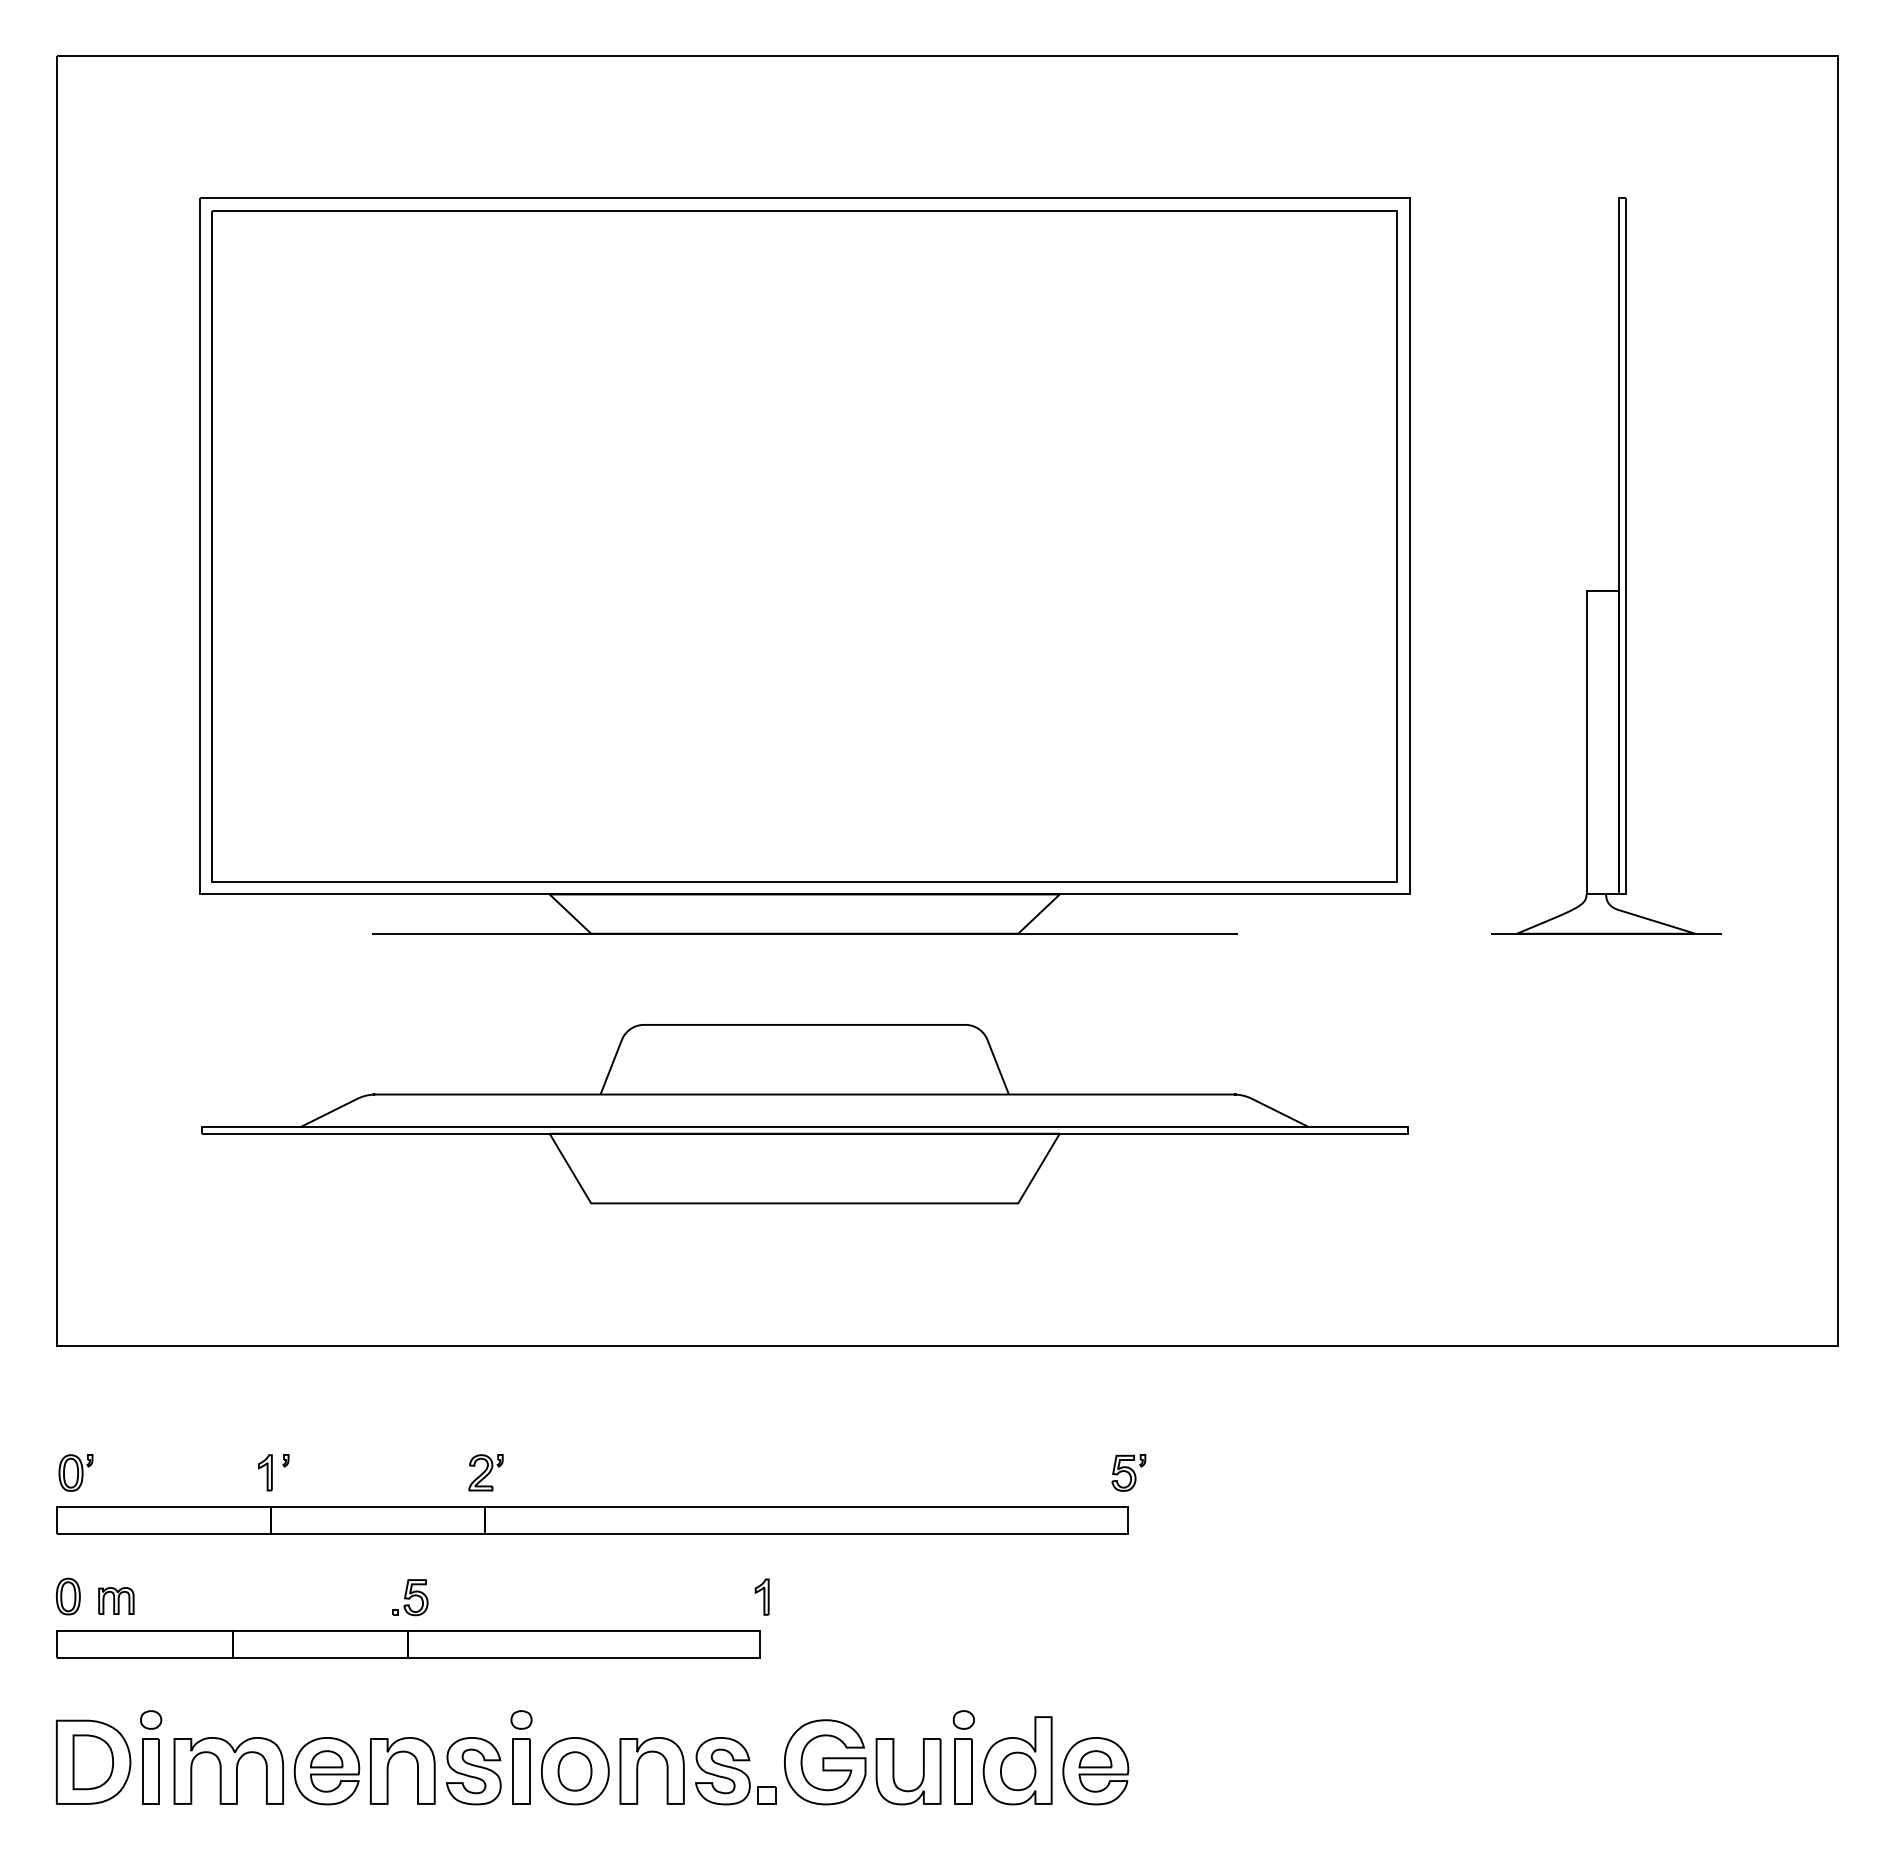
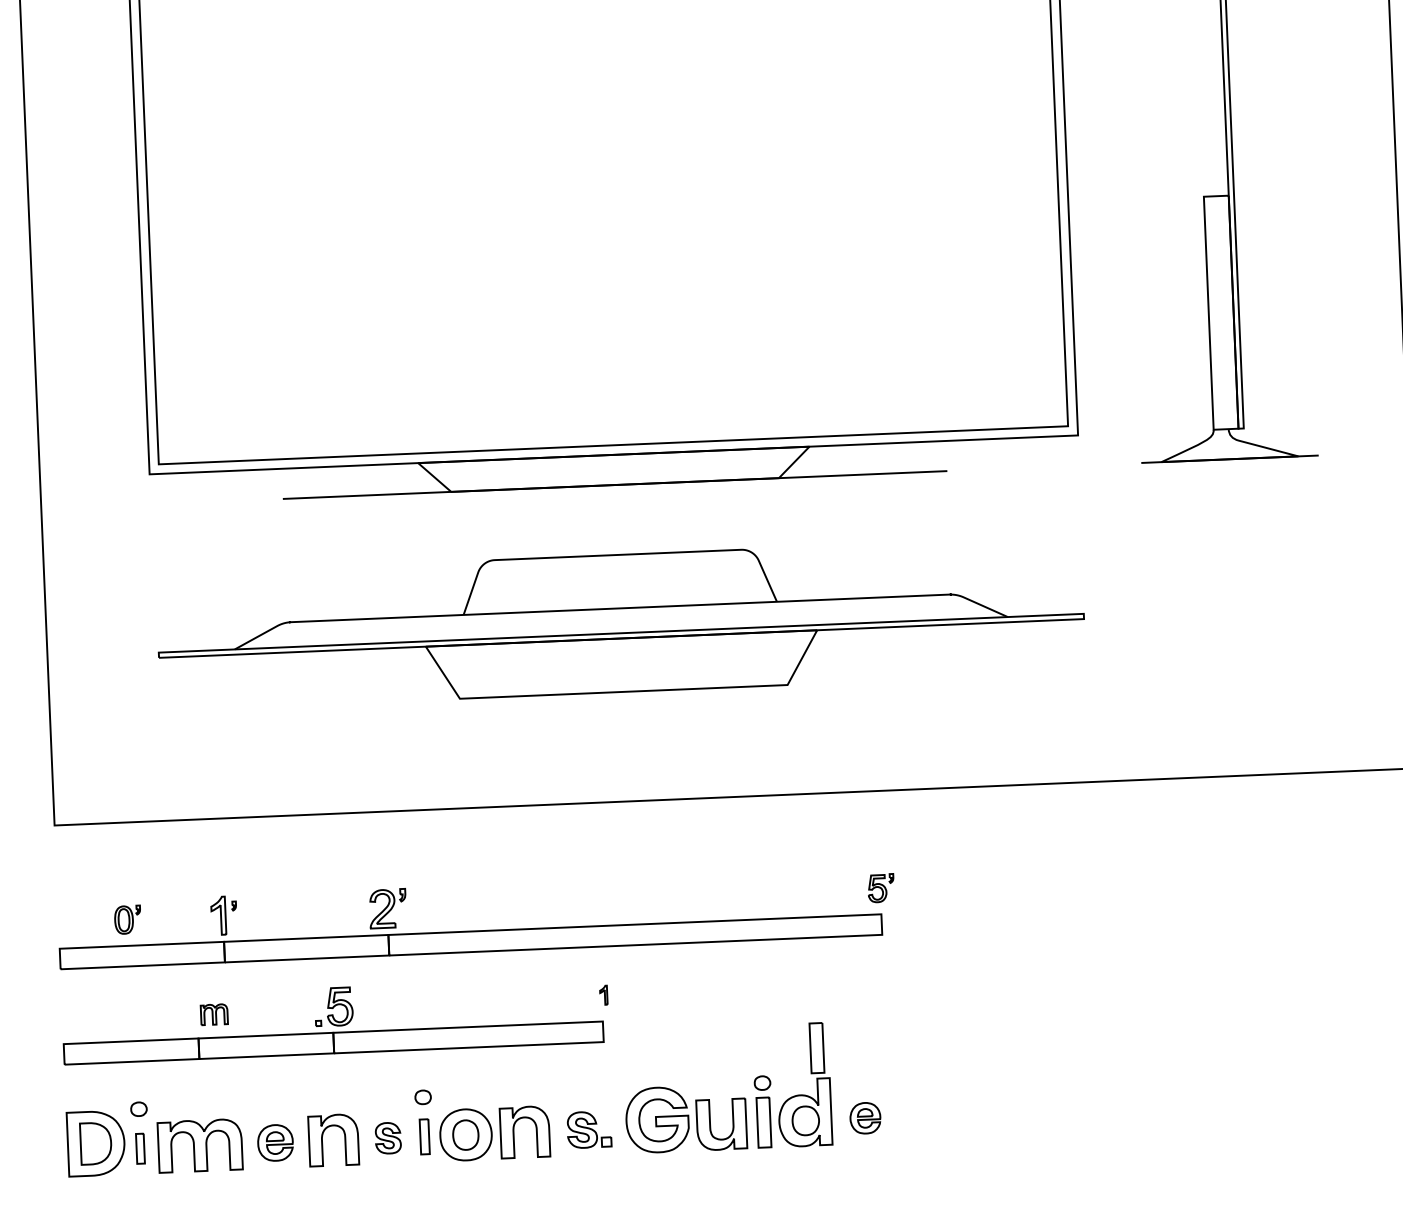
part: (75, 1472) -> (127, 919), moved
part: (265, 1472) -> (218, 915), size x1.4
part: (485, 1472) -> (387, 908), size x1.4
part: (68, 1596) -> (71, 1017), removed
part: (761, 1596) -> (603, 994), size x0.7
part: (410, 1597) -> (334, 1006), size x1.4
part: (116, 1600) -> (214, 1014), moved
part: (1036, 1677) -> (816, 1048), added
part: (150, 1771) -> (140, 1148), size x0.6
part: (326, 1771) -> (275, 1143), size x0.7
part: (473, 1771) -> (387, 1138), size x0.6
part: (521, 1771) -> (424, 1136), size x0.7
part: (735, 1771) -> (588, 1130), size x0.7
part: (1095, 1771) -> (865, 1118), size x0.6

